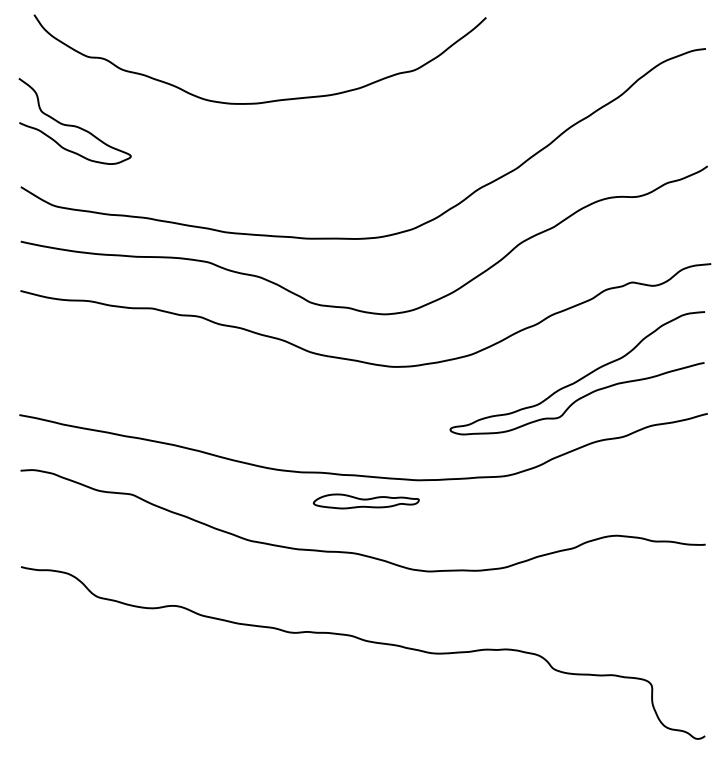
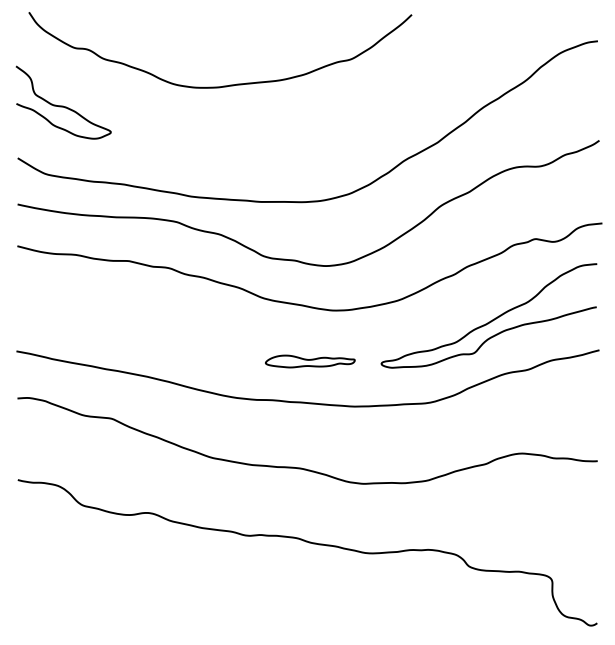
part: (366, 501) -> (310, 361), moved

